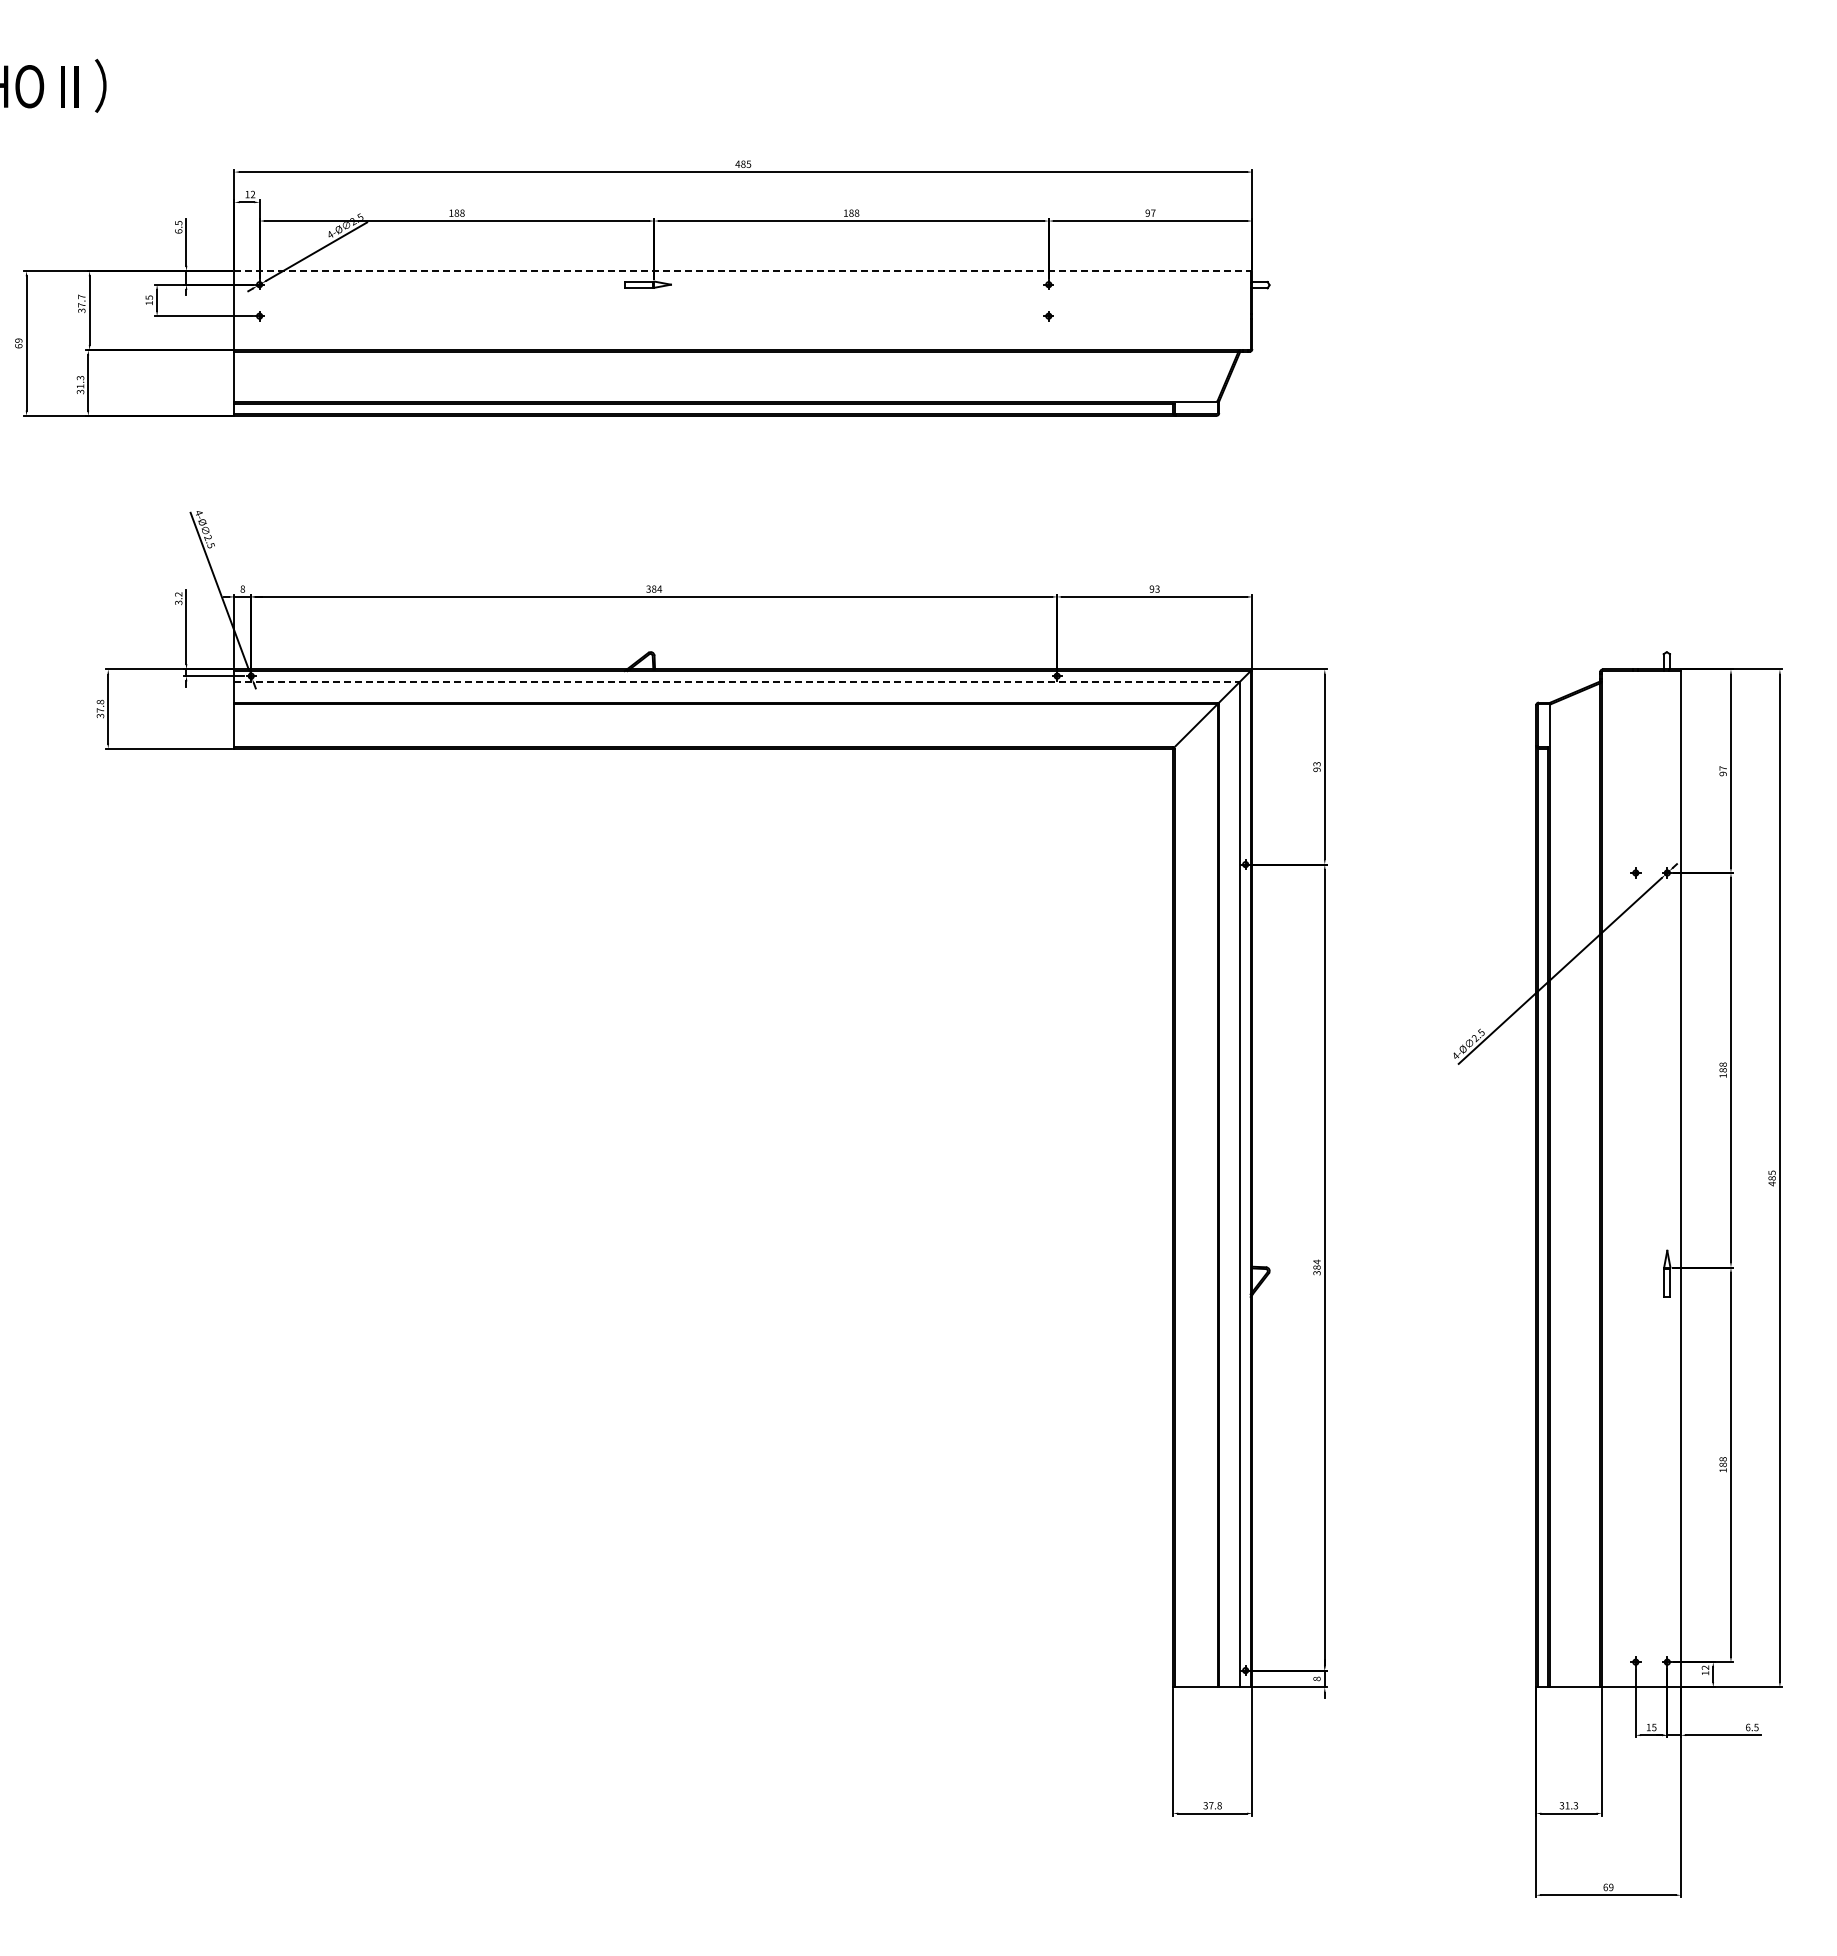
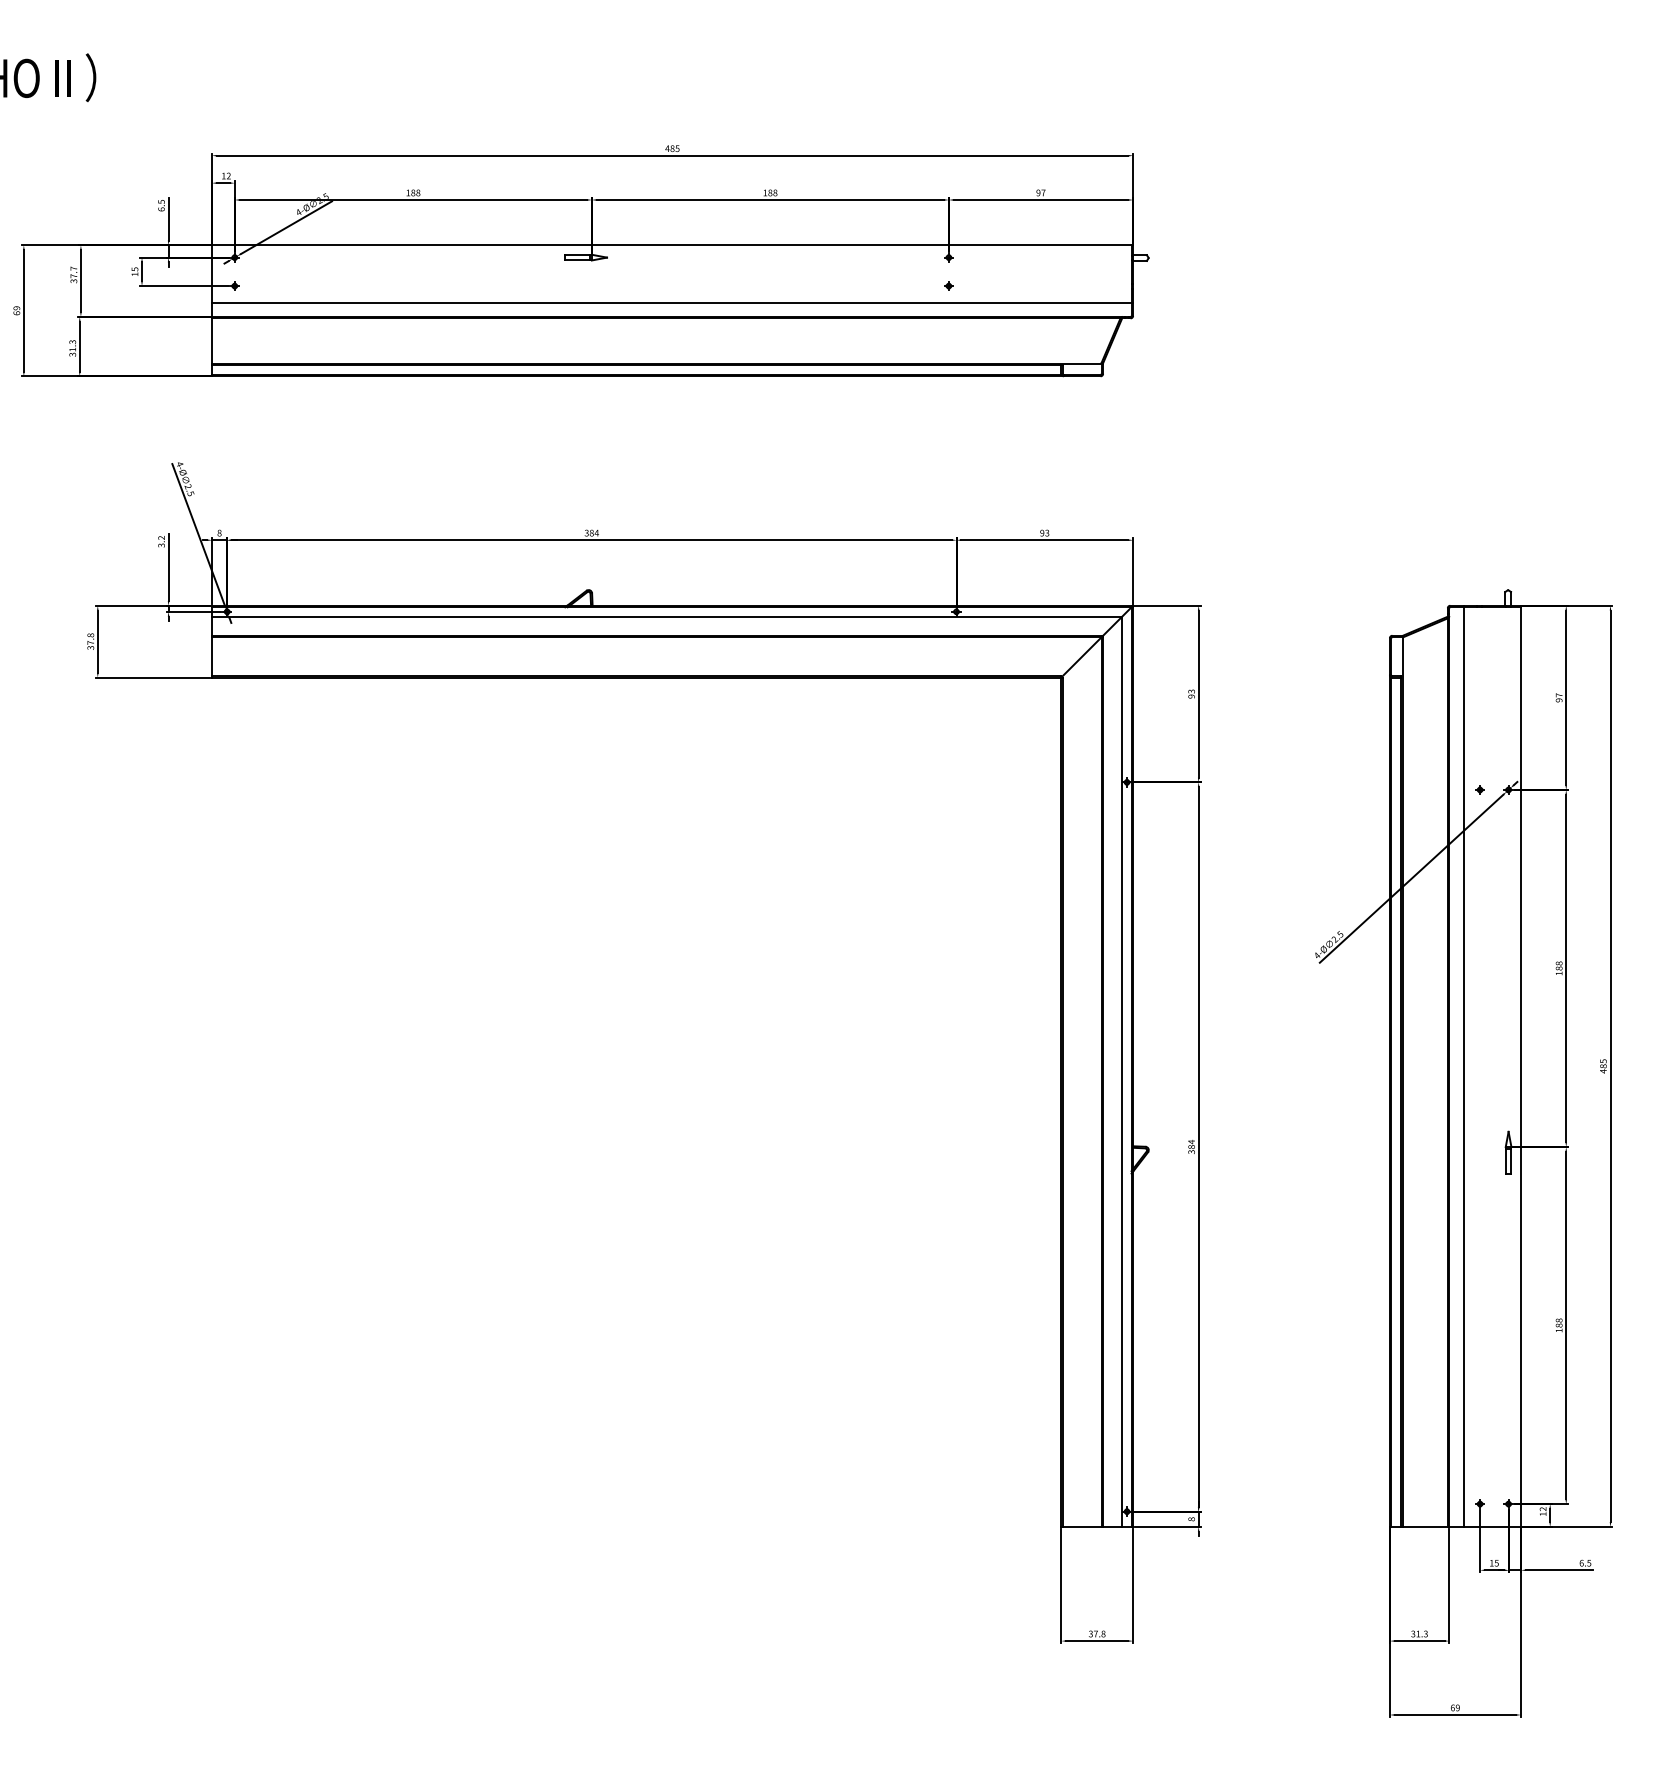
line: (743, 271) -> (672, 245), dashed -> solid
line: (743, 334) -> (672, 302), added
line: (737, 682) -> (667, 617), dashed -> solid
line: (1617, 1178) -> (1463, 1066), added

